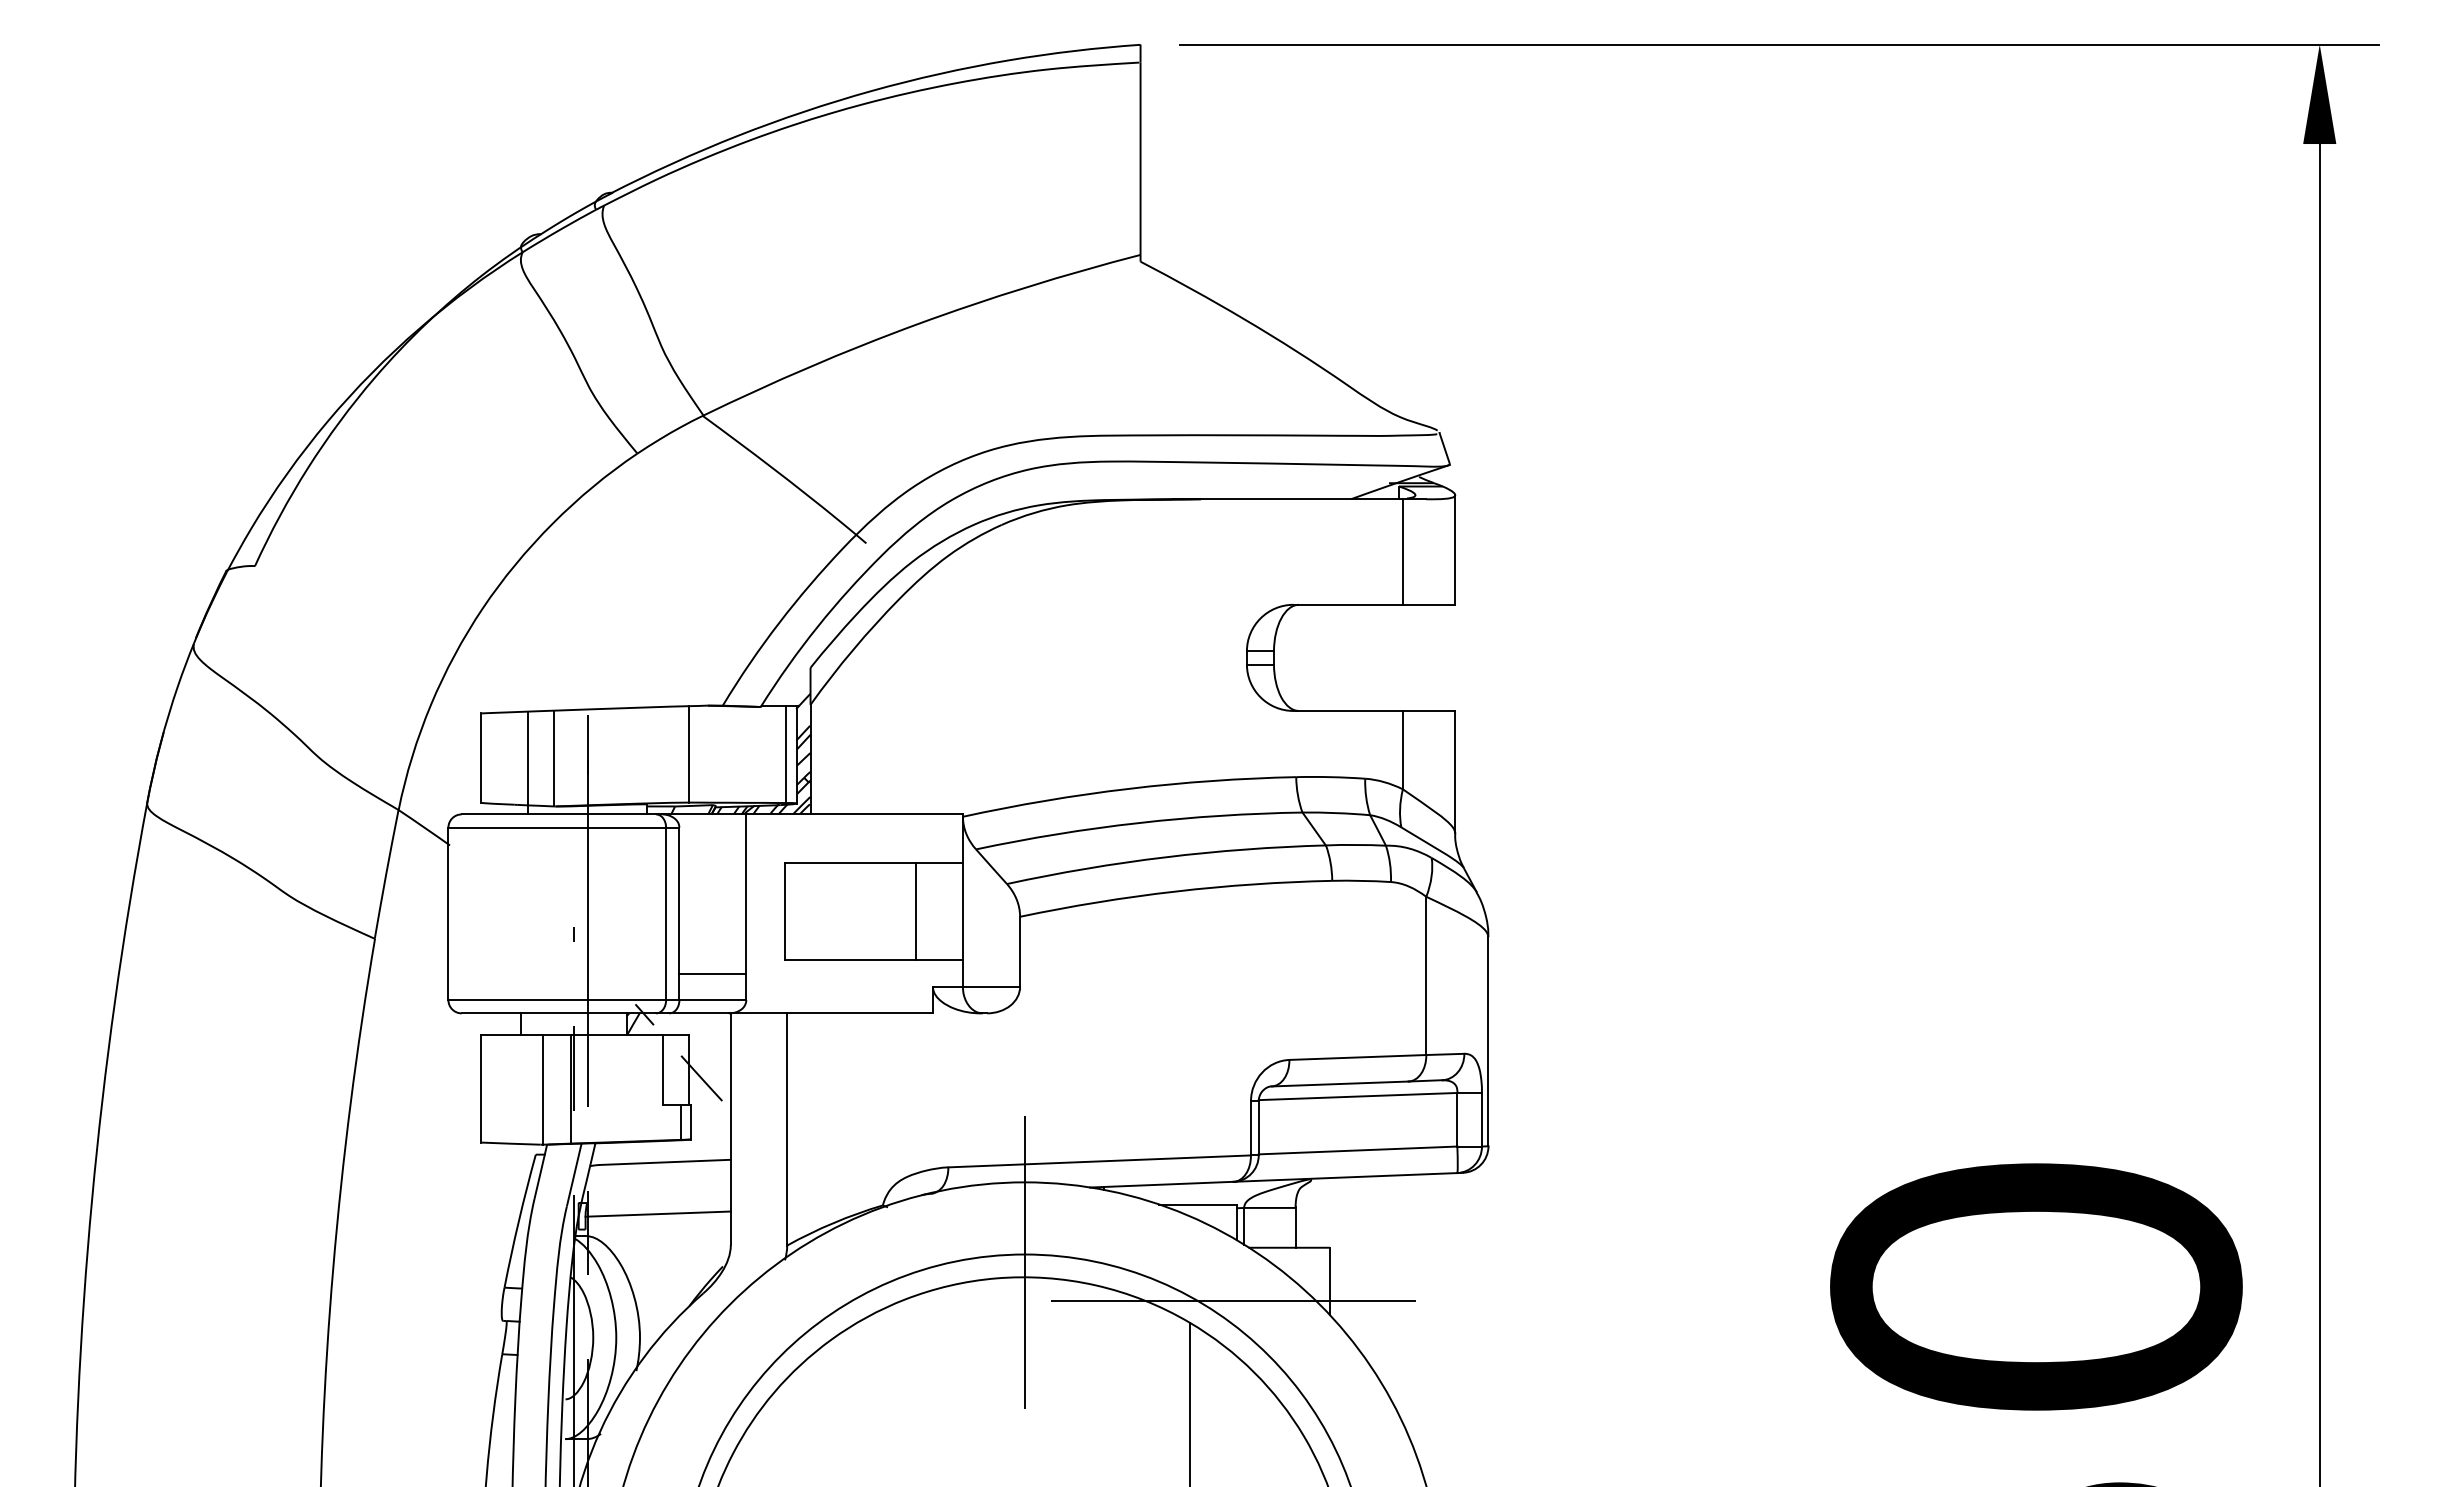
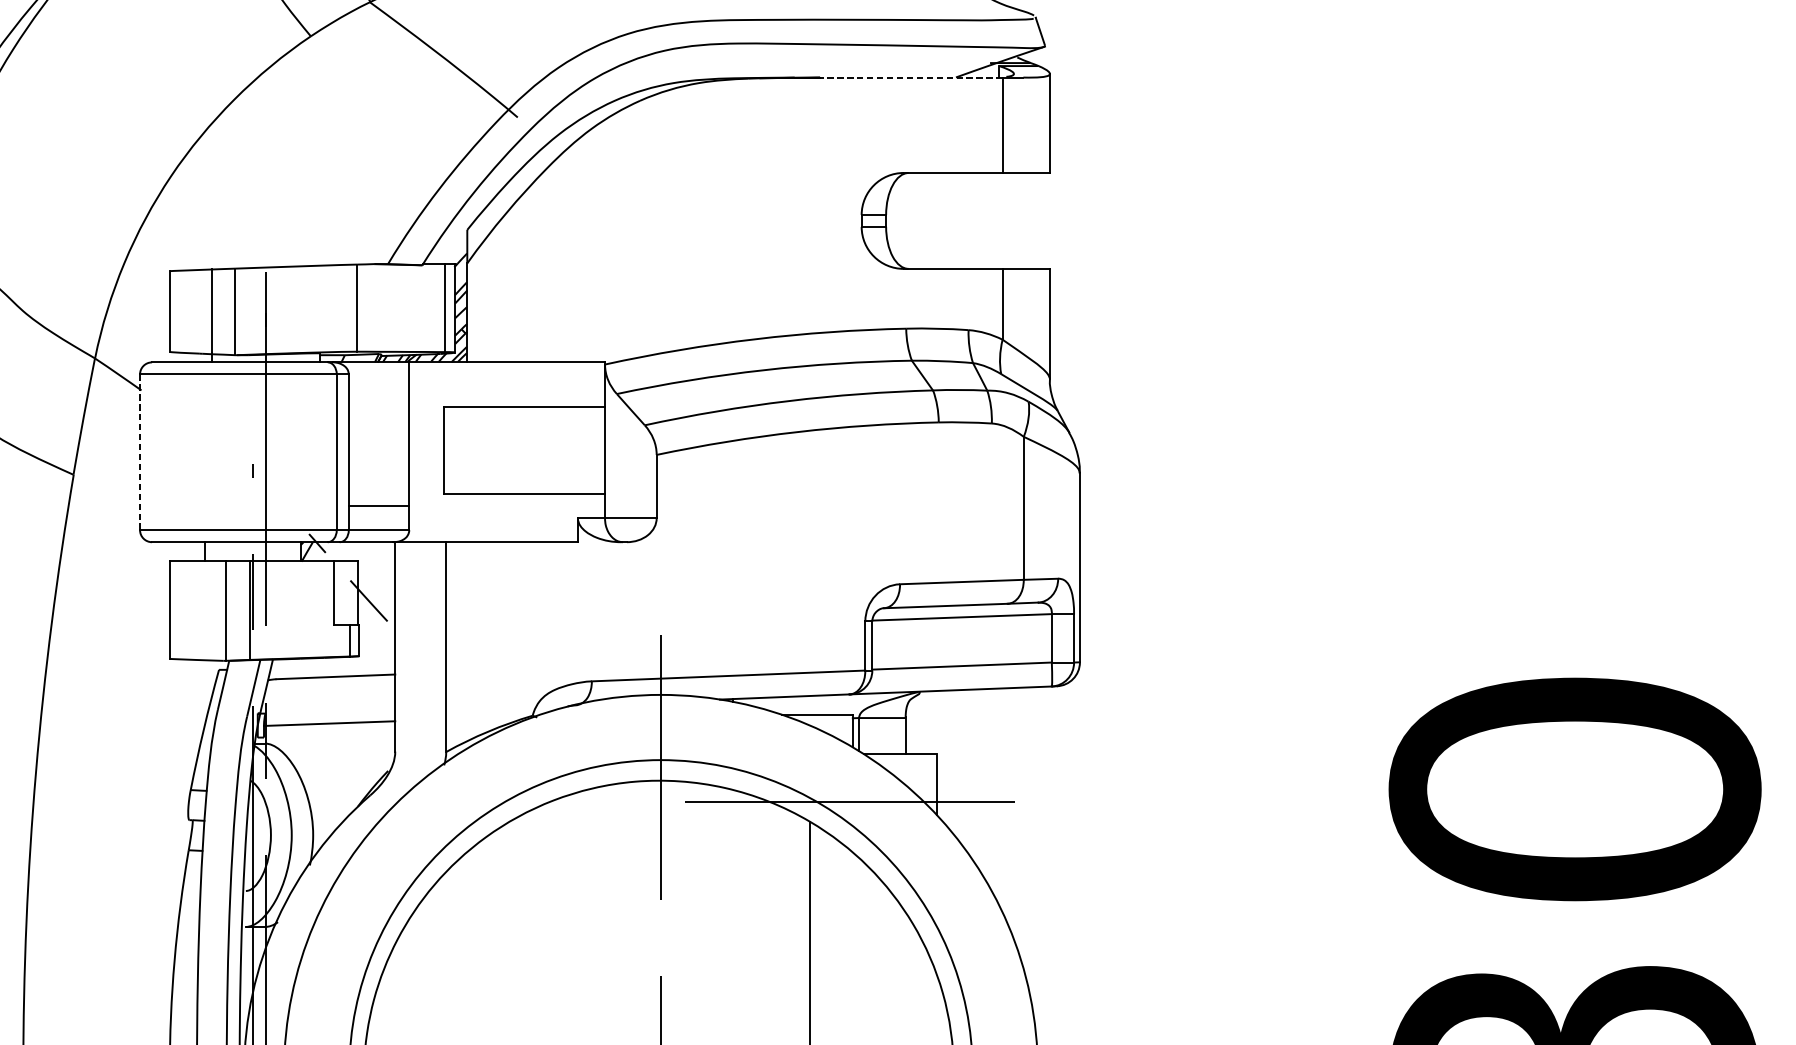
line: (1301, 499) -> (910, 77), solid -> dashed
line: (916, 911) -> (563, 450), removed
line: (448, 914) -> (140, 452), solid -> dashed

